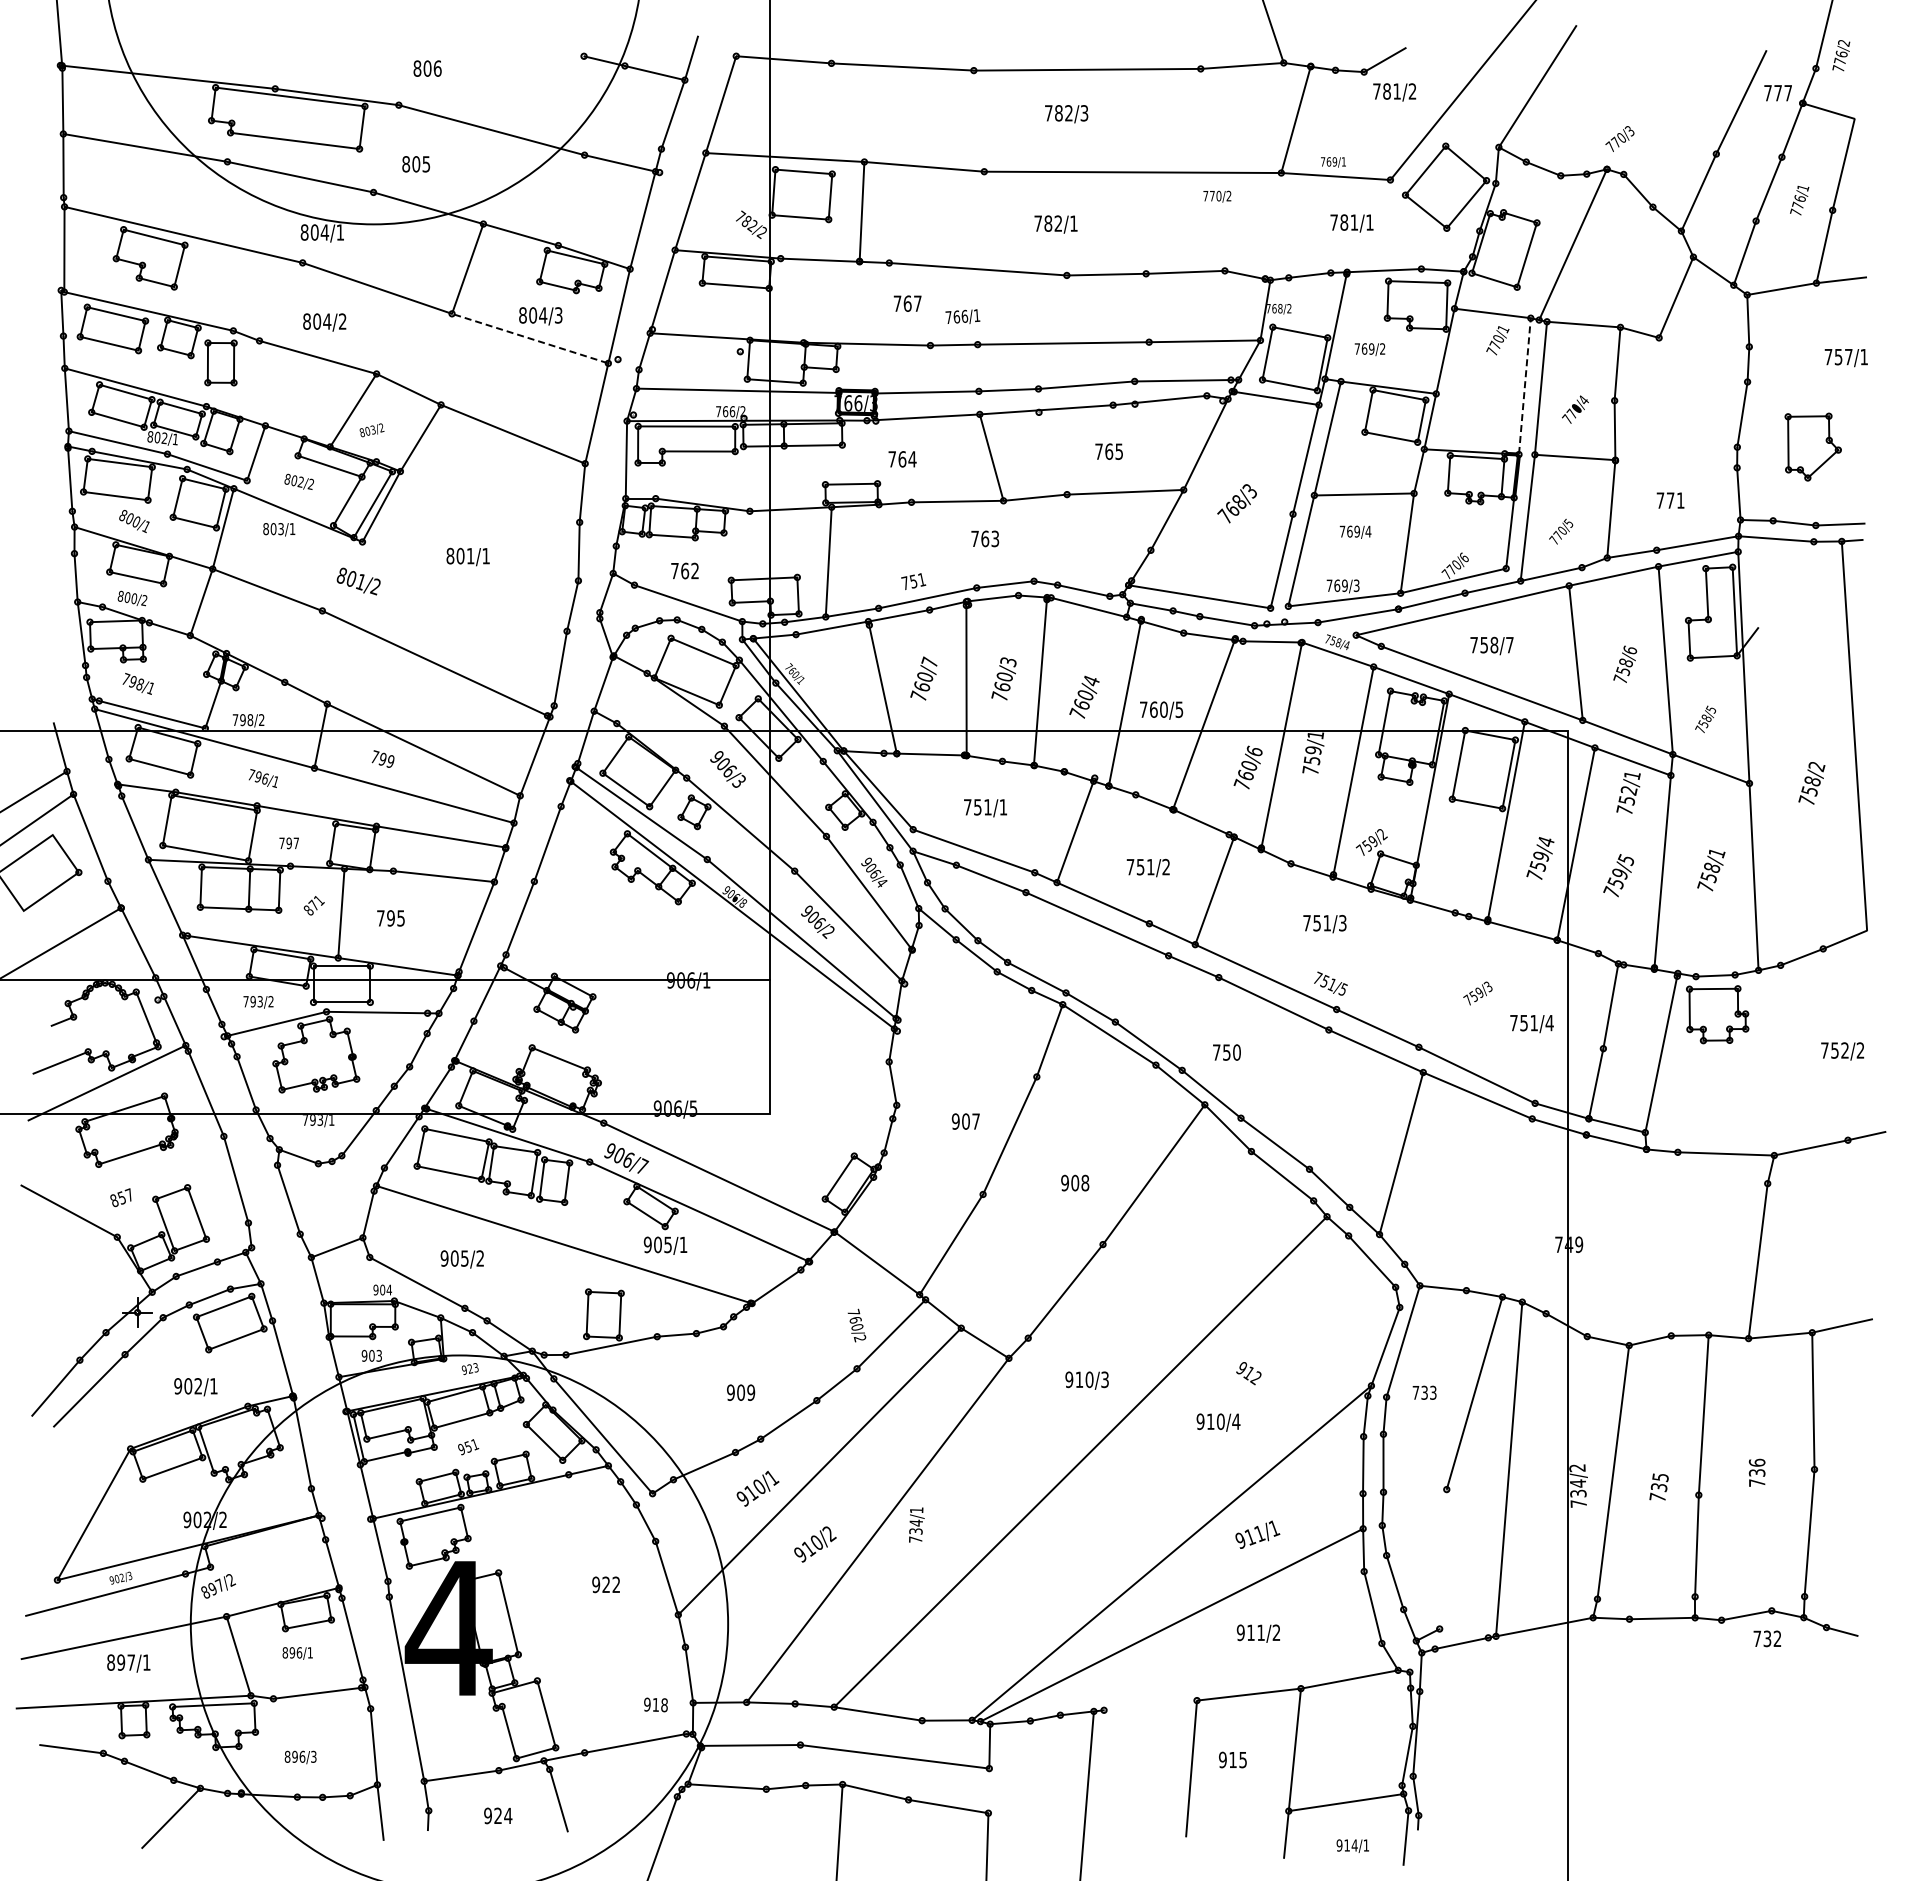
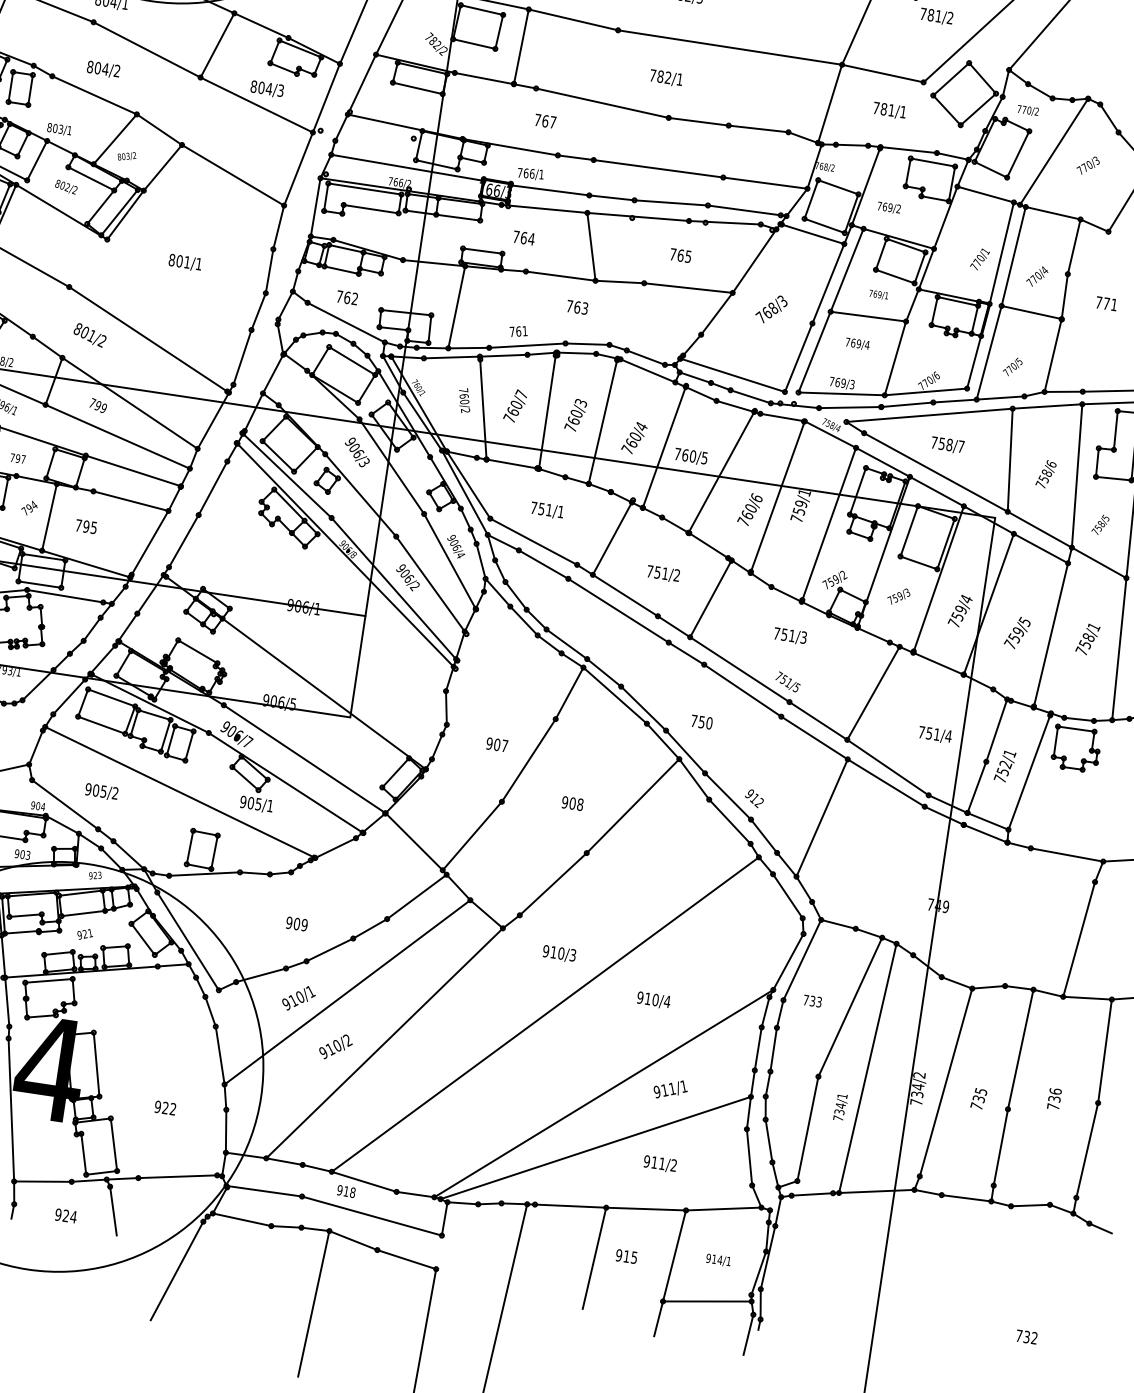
text: (1619, 138) -> (1087, 165), moved
text: (1333, 162) -> (878, 295), moved
text: (1217, 196) -> (1028, 110), moved
line: (1273, 225) -> (830, 103), added
text: (962, 316) -> (530, 173), moved
line: (529, 338) -> (256, 104), dashed -> solid
text: (1497, 340) -> (979, 259), moved
line: (1524, 386) -> (1001, 253), dashed -> solid
text: (1670, 500) -> (1106, 303), moved
text: (279, 529) -> (59, 129), moved
text: (358, 581) -> (89, 335), moved
text: (913, 581) -> (518, 331), 751 -> 761
text: (1628, 793) -> (1004, 766), moved
text: (313, 905) -> (29, 508), 871 -> 794
line: (1443, 981) -> (873, 693), added
text: (1477, 993) -> (898, 596), moved
line: (731, 1088) -> (324, 693), added
text: (856, 1325) -> (464, 400), moved
text: (1248, 1373) -> (754, 798), moved
text: (468, 1446) -> (85, 933), 951 -> 921
text: (916, 1524) -> (840, 1106), moved
line: (1442, 1559) -> (807, 1128), added
text: (605, 1584) -> (164, 1107), moved
text: (1766, 1638) -> (1026, 1336), moved
text: (655, 1704) -> (346, 1191), moved
line: (1150, 1705) -> (570, 1206), added
text: (1352, 1845) -> (718, 1259), moved

